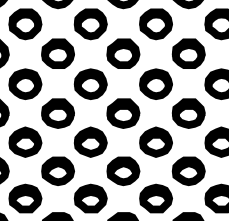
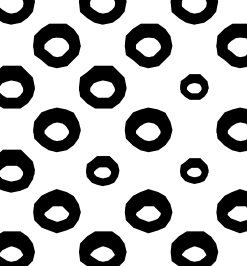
part: (123, 53) -> (194, 86), size x0.6
part: (57, 113) -> (101, 170), size x0.7
part: (123, 113) -> (194, 170), size x0.6

